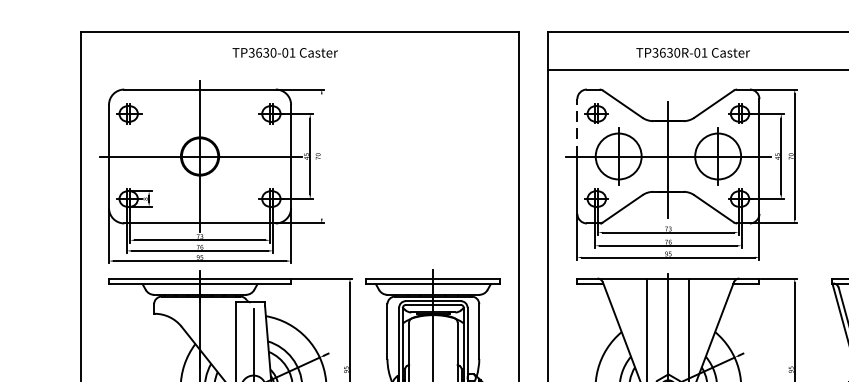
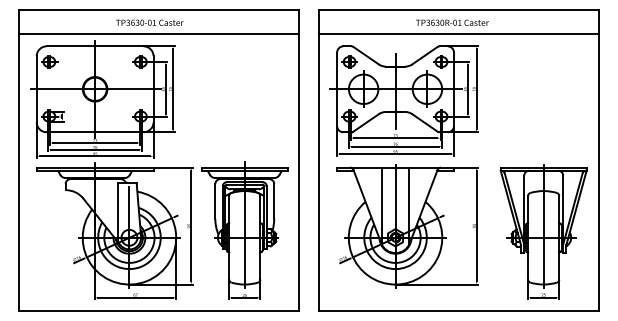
text: (693, 52) -> (452, 22), moved
line: (298, 71) -> (158, 34), added
line: (577, 127) -> (337, 70), dashed -> solid
line: (322, 156) -> (173, 89), added

